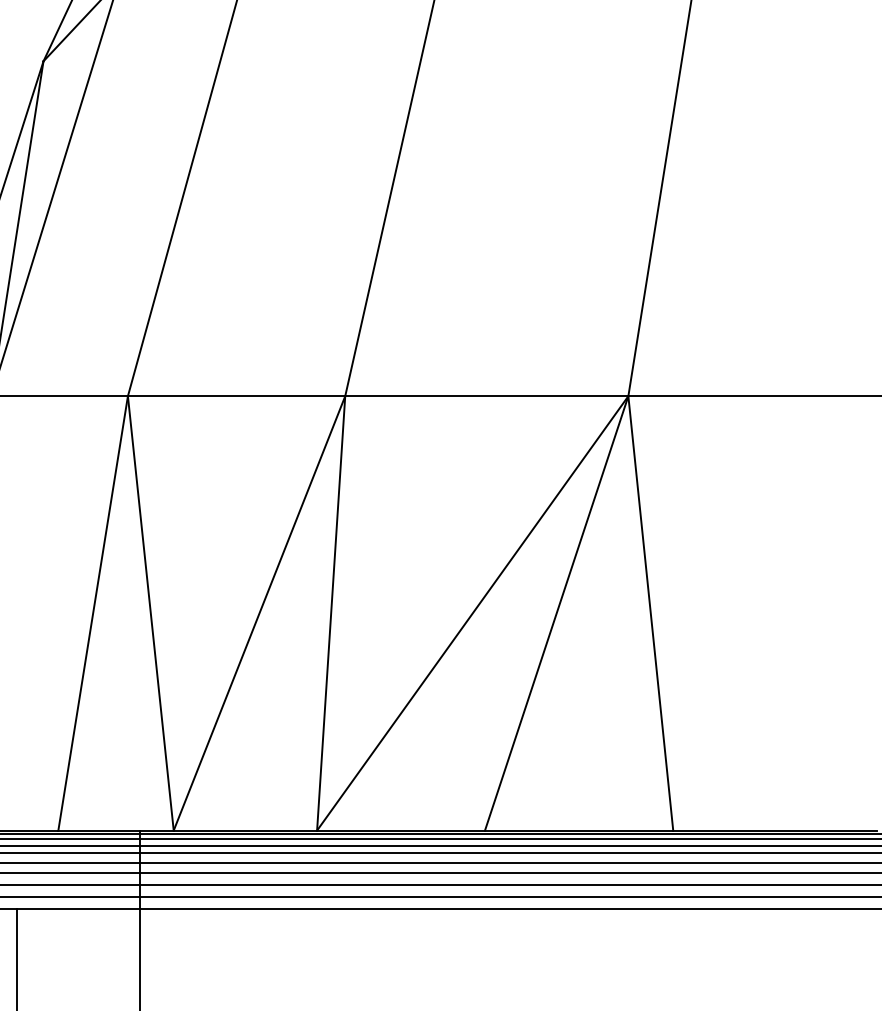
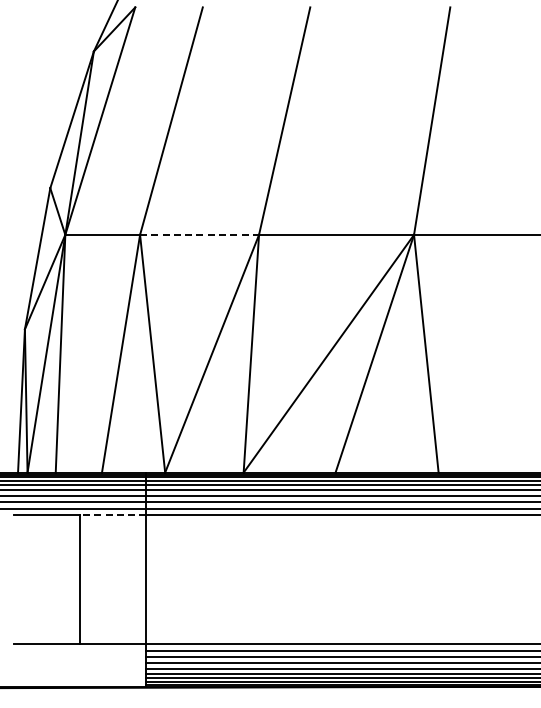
line: (238, 395) -> (200, 234), solid -> dashed
line: (77, 908) -> (112, 515), solid -> dashed

